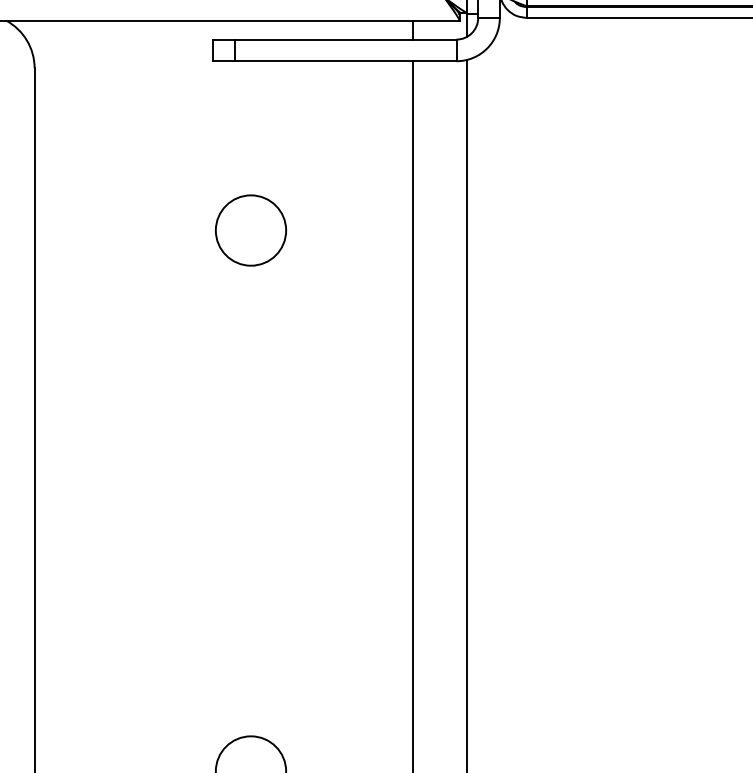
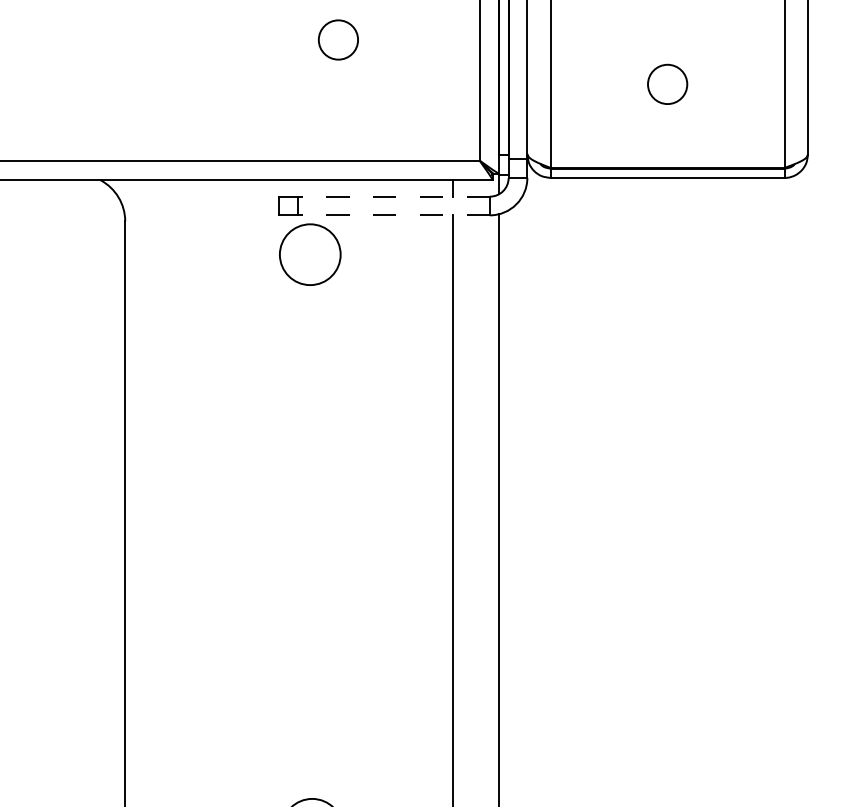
line: (346, 39) -> (394, 196), solid -> dashed
line: (346, 61) -> (394, 215), solid -> dashed
circle: (251, 230) -> (310, 254), moved

